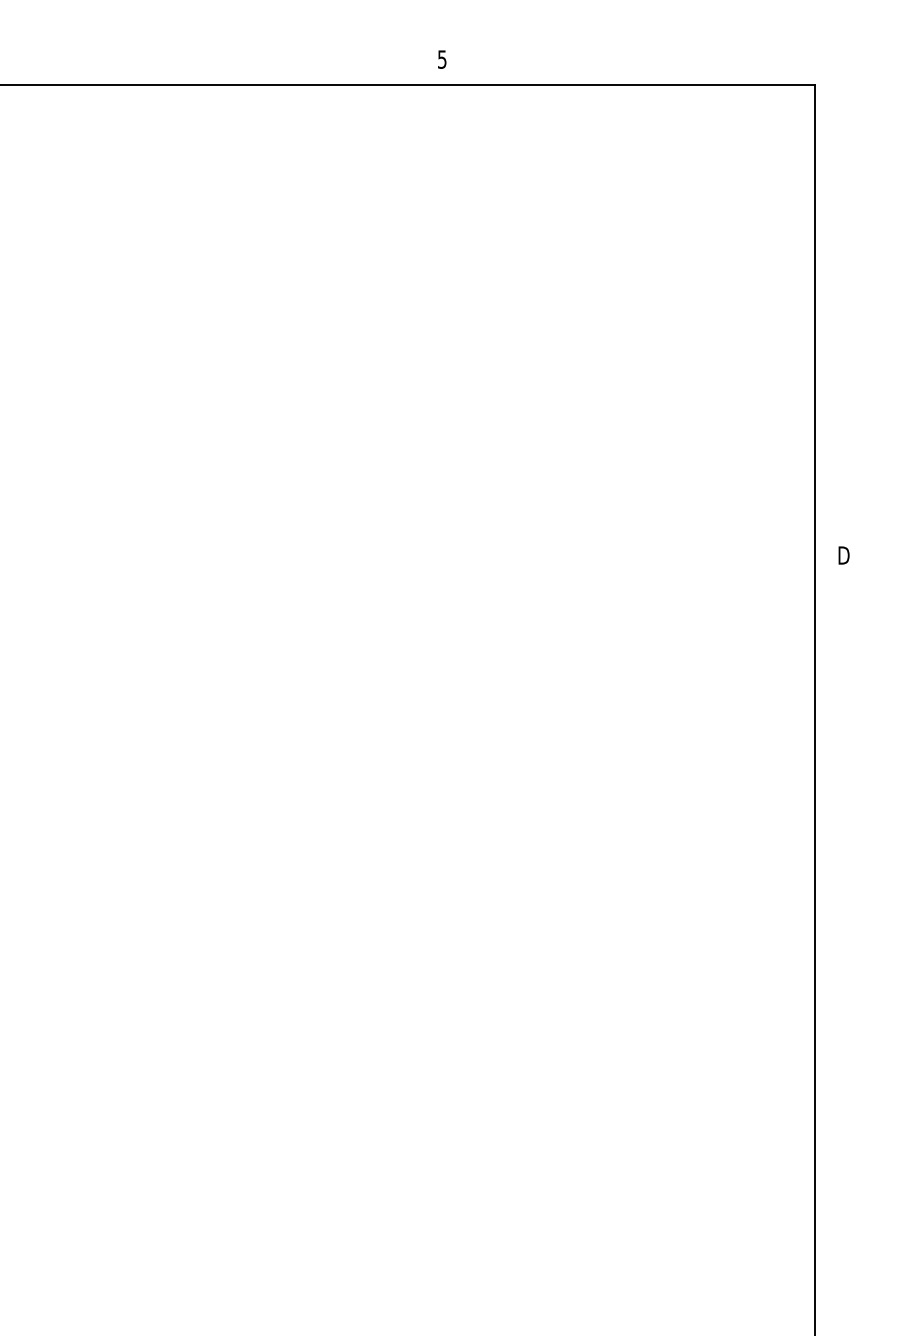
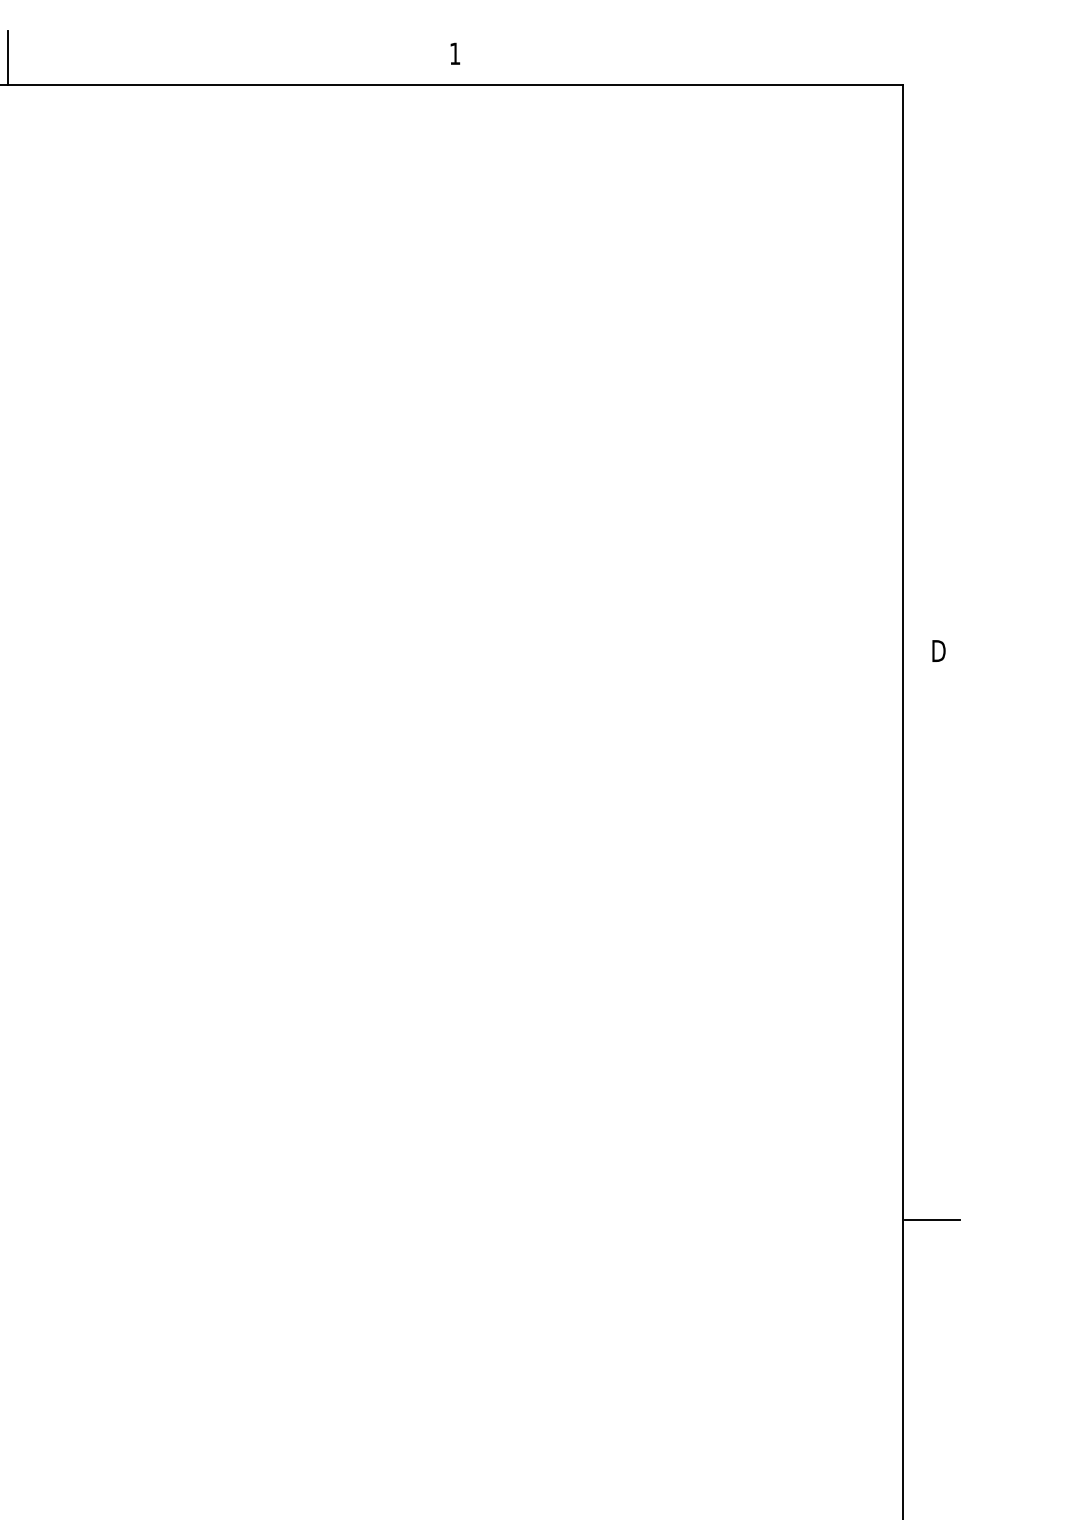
text: (442, 59) -> (455, 53), 5 -> 1
line: (70, 62) -> (7, 57), added
line: (838, 1027) -> (932, 1219), added

